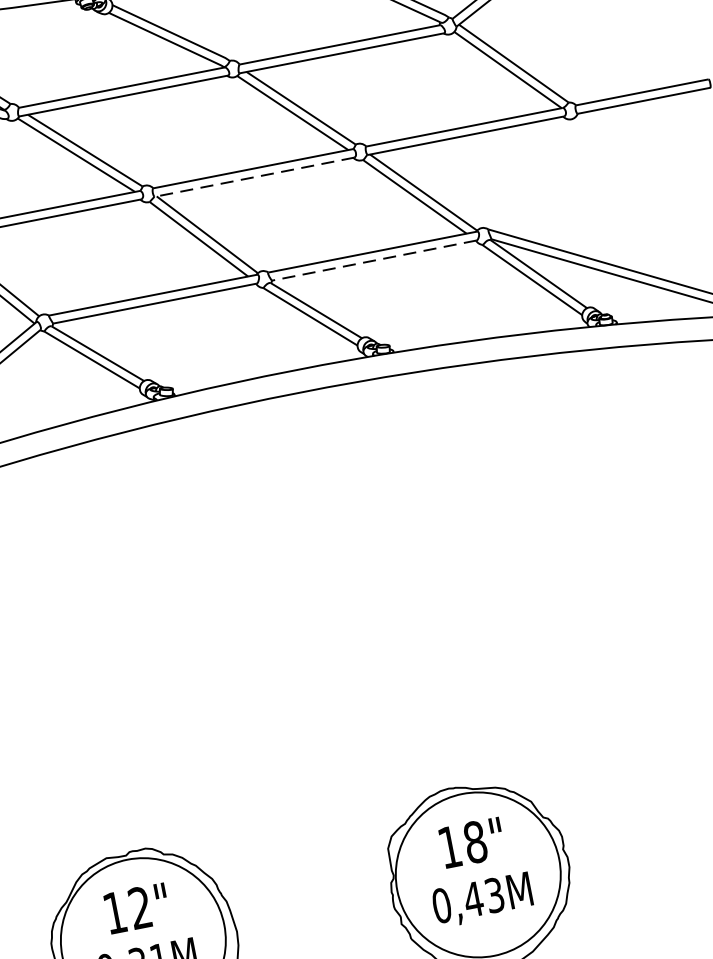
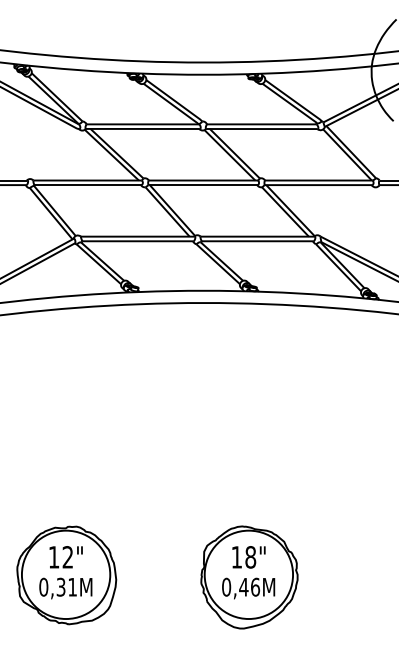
line: (255, 177) -> (203, 185), dashed -> solid
line: (374, 261) -> (257, 241), dashed -> solid
text: (494, 893) -> (255, 586), 0,43M -> 0,46M

